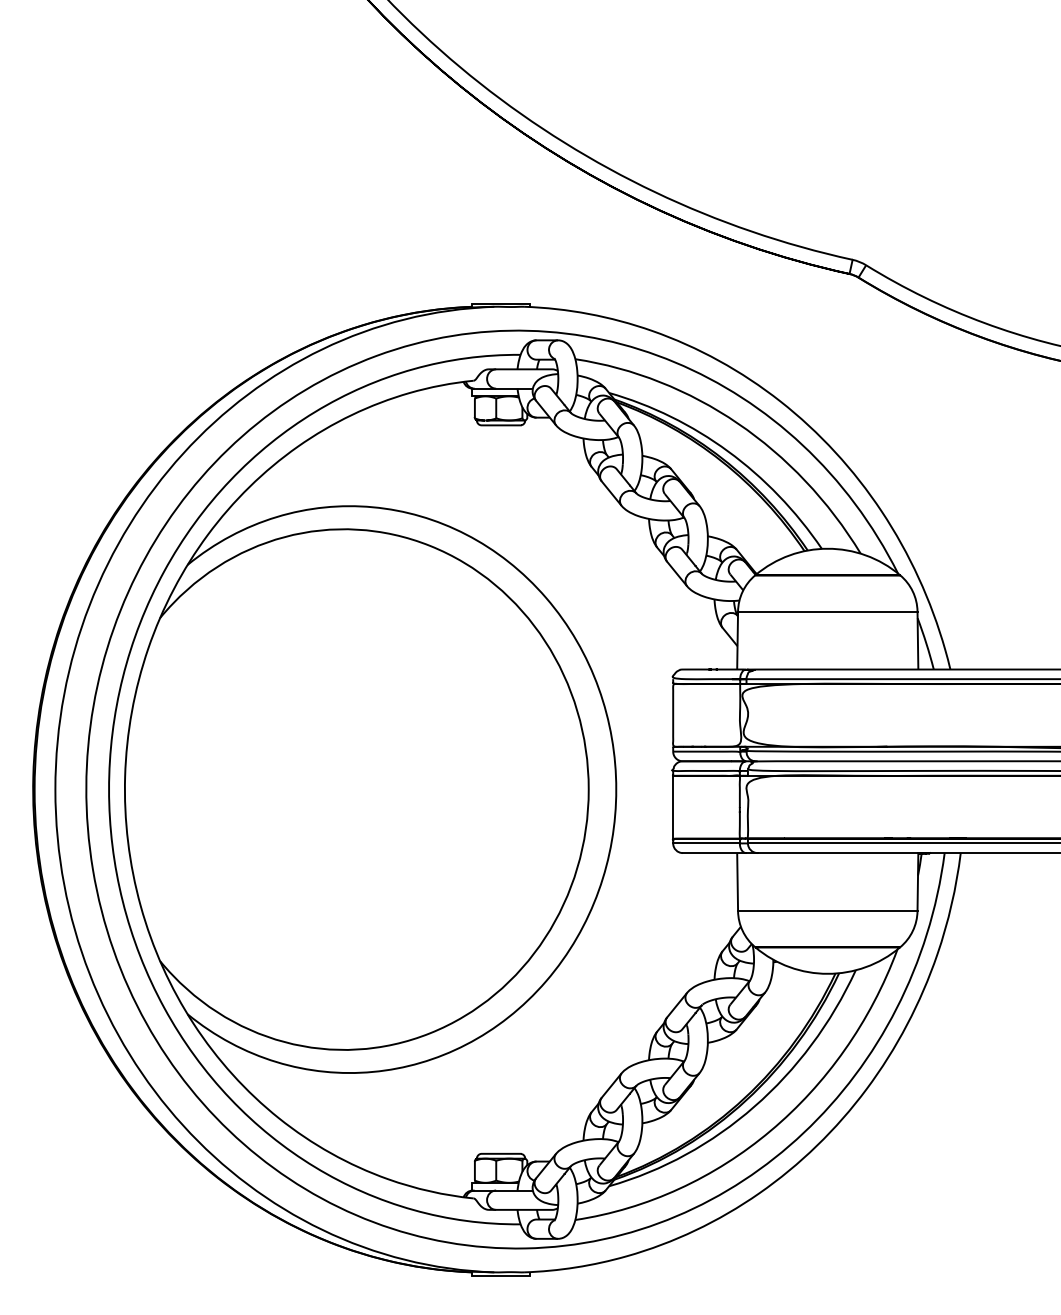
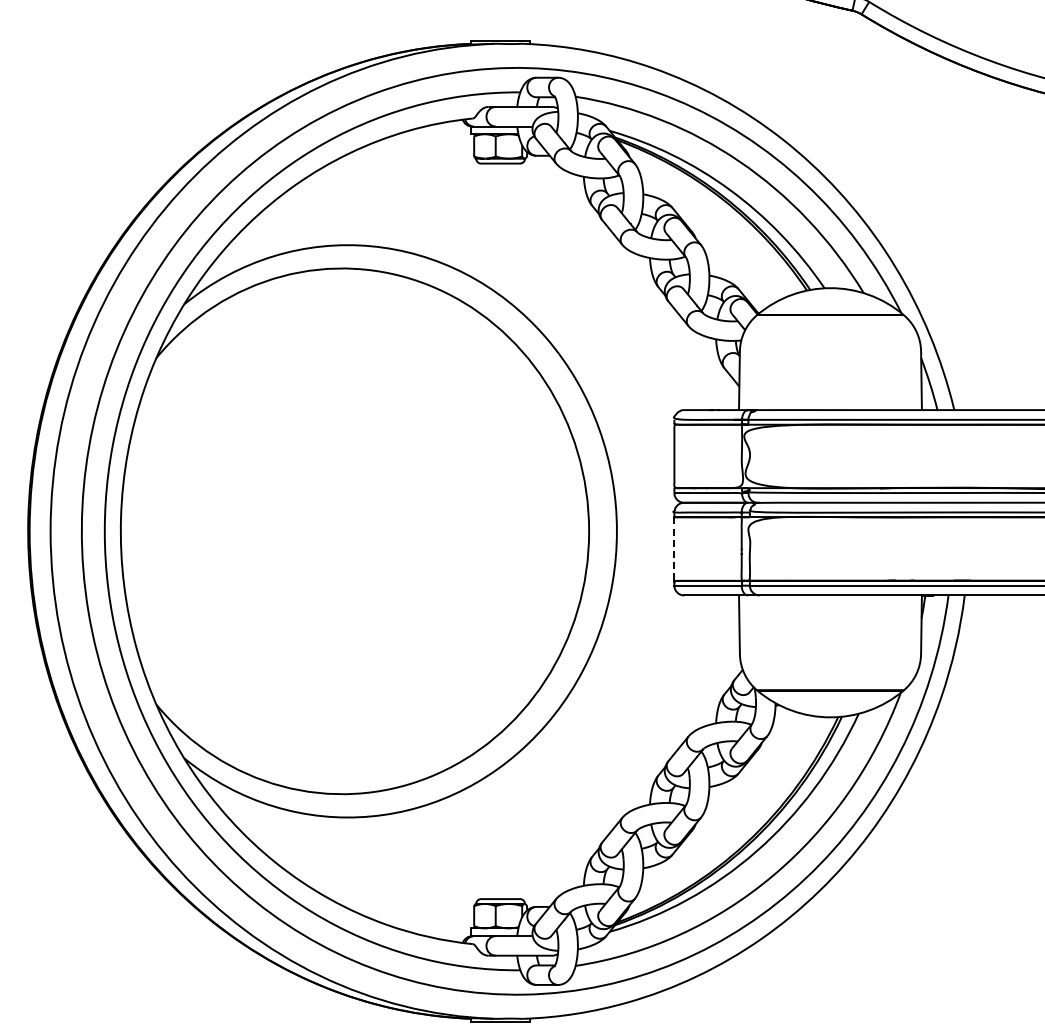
line: (827, 611) -> (830, 351), removed
line: (673, 807) -> (674, 549), solid -> dashed
line: (827, 911) -> (830, 654), removed

